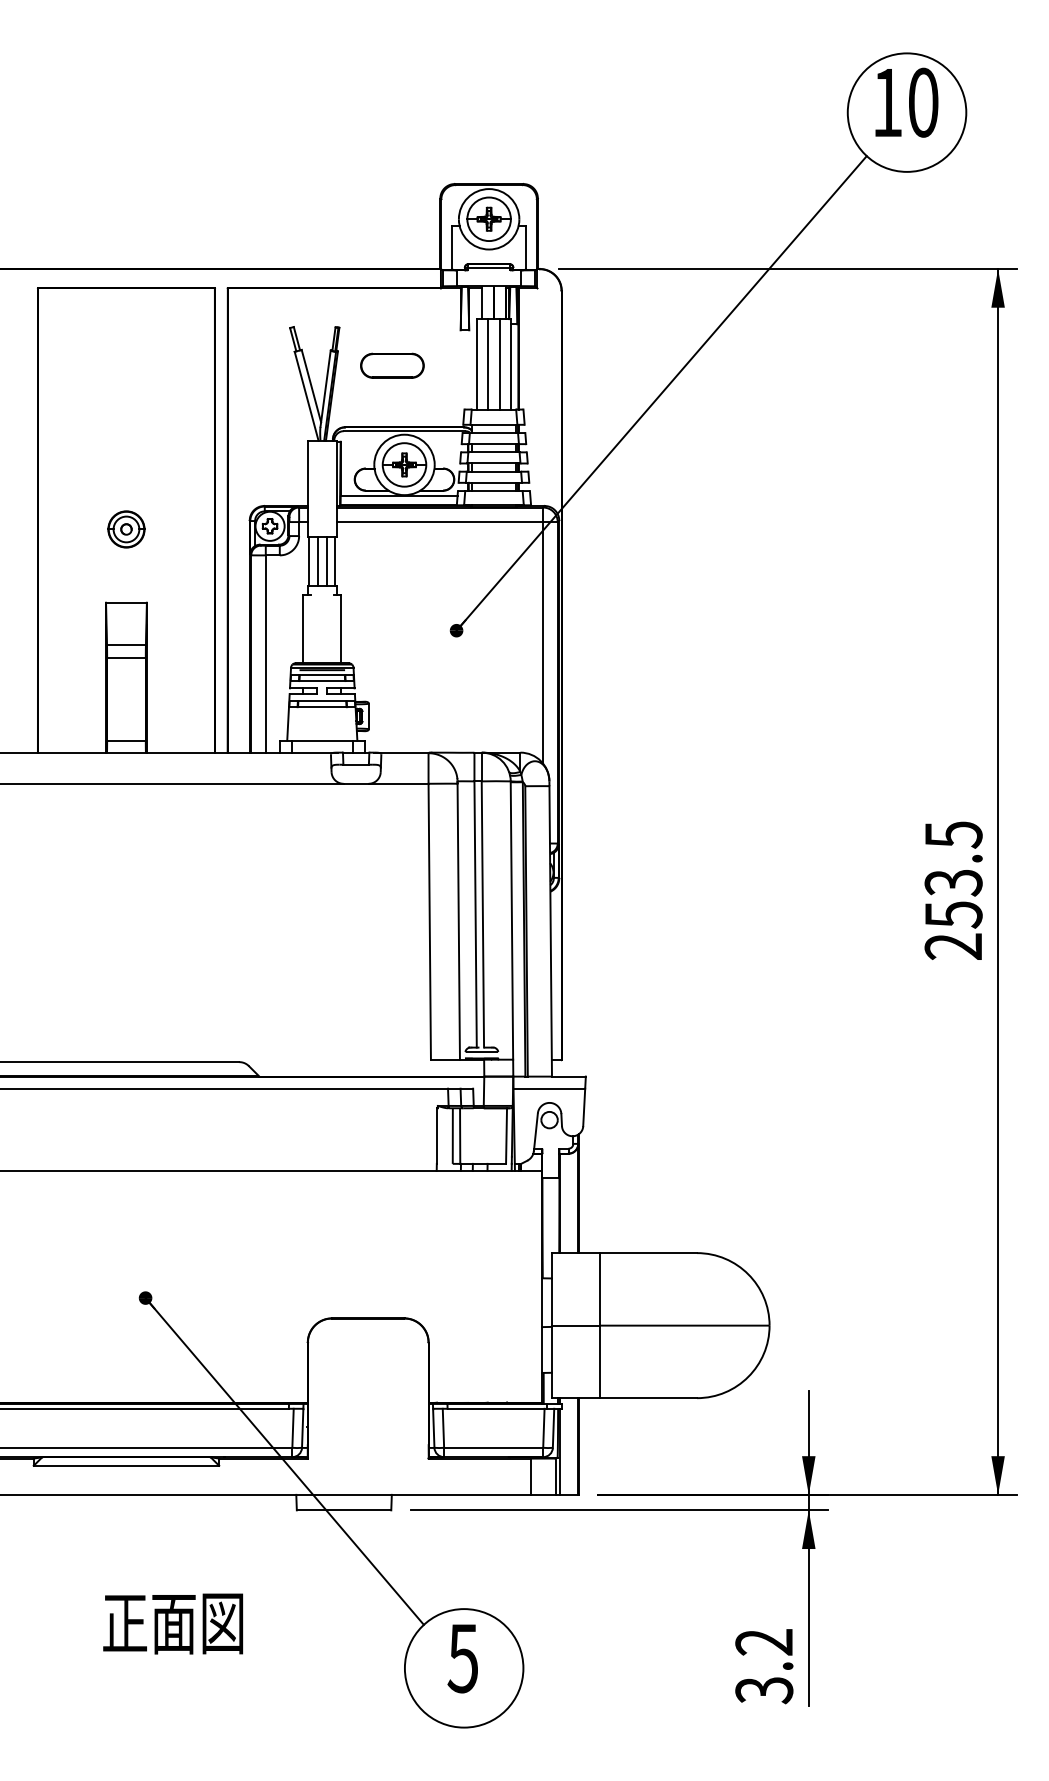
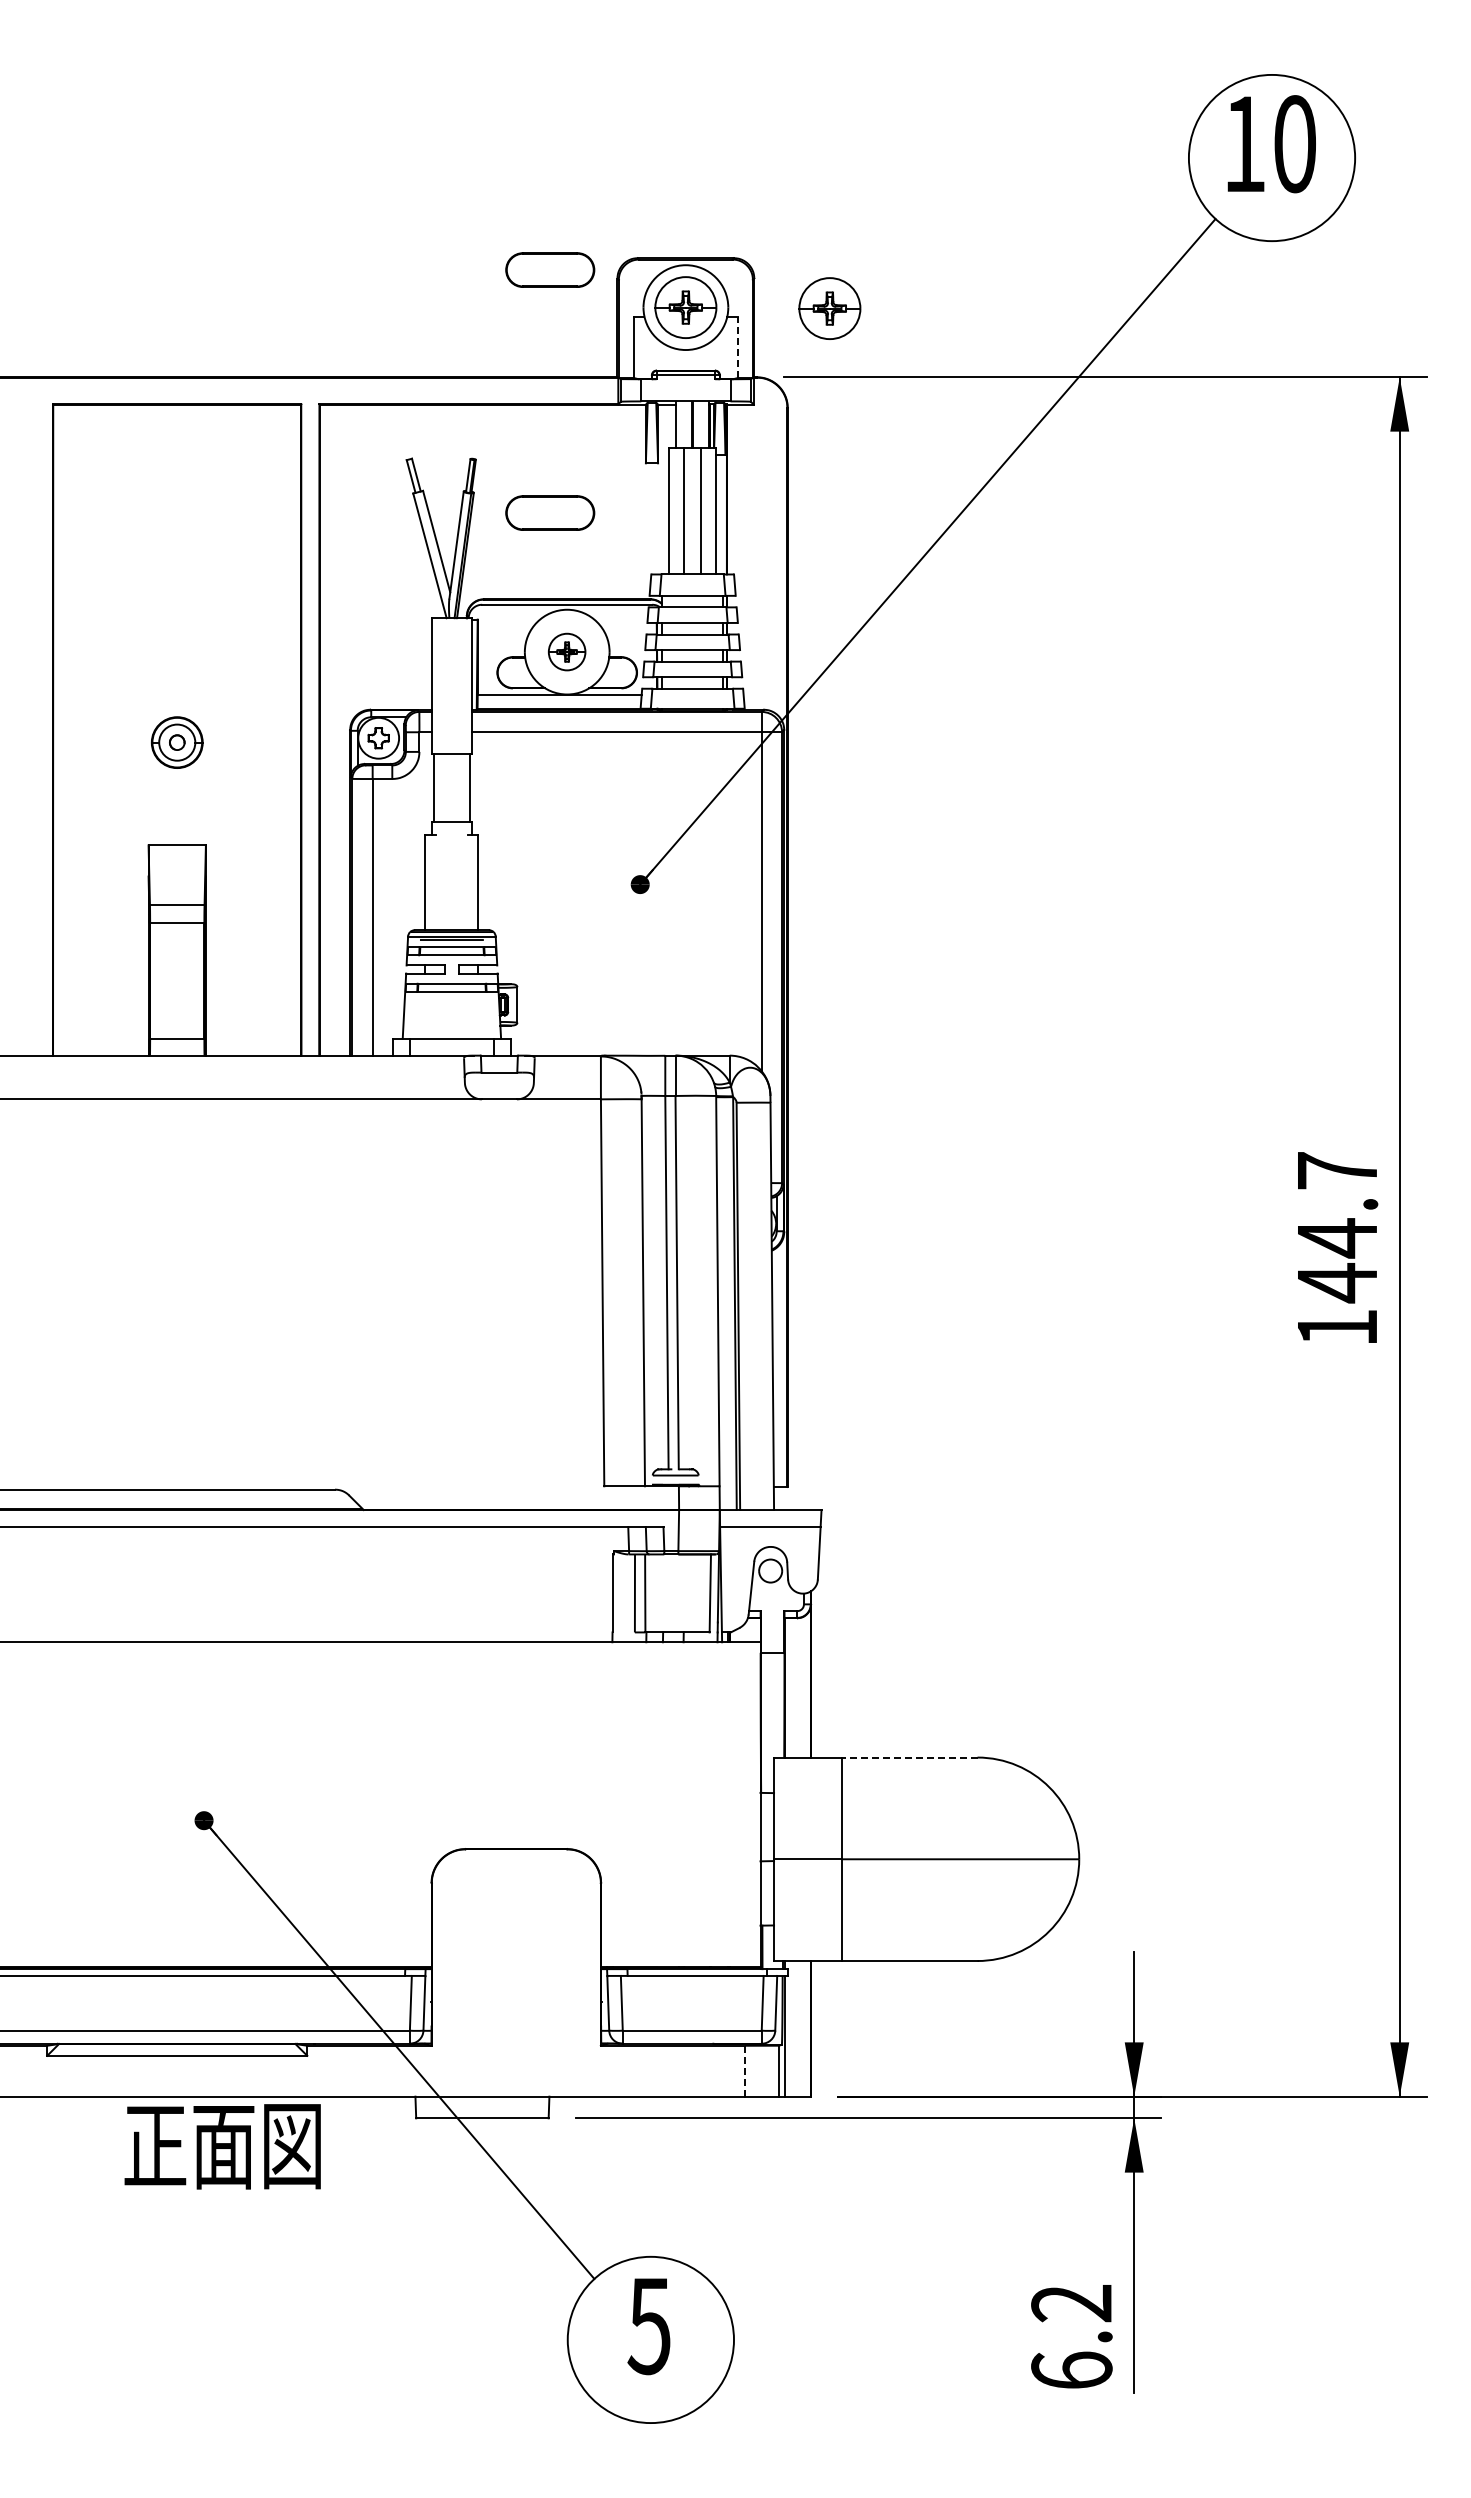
part: (392, 192) -> (550, 269), added
part: (591, 219) -> (829, 308), added
line: (525, 247) -> (737, 347), solid -> dashed
part: (404, 464) -> (566, 651), size x0.6
line: (317, 561) -> (445, 787), removed
line: (326, 561) -> (458, 787), removed
text: (953, 890) -> (1337, 1249), 253.5 -> 144.7
line: (648, 1253) -> (909, 1757), solid -> dashed
line: (531, 1476) -> (745, 2070), solid -> dashed
text: (172, 1623) -> (222, 2146), moved
text: (764, 1690) -> (1071, 2370), 3.2 -> 6.2

